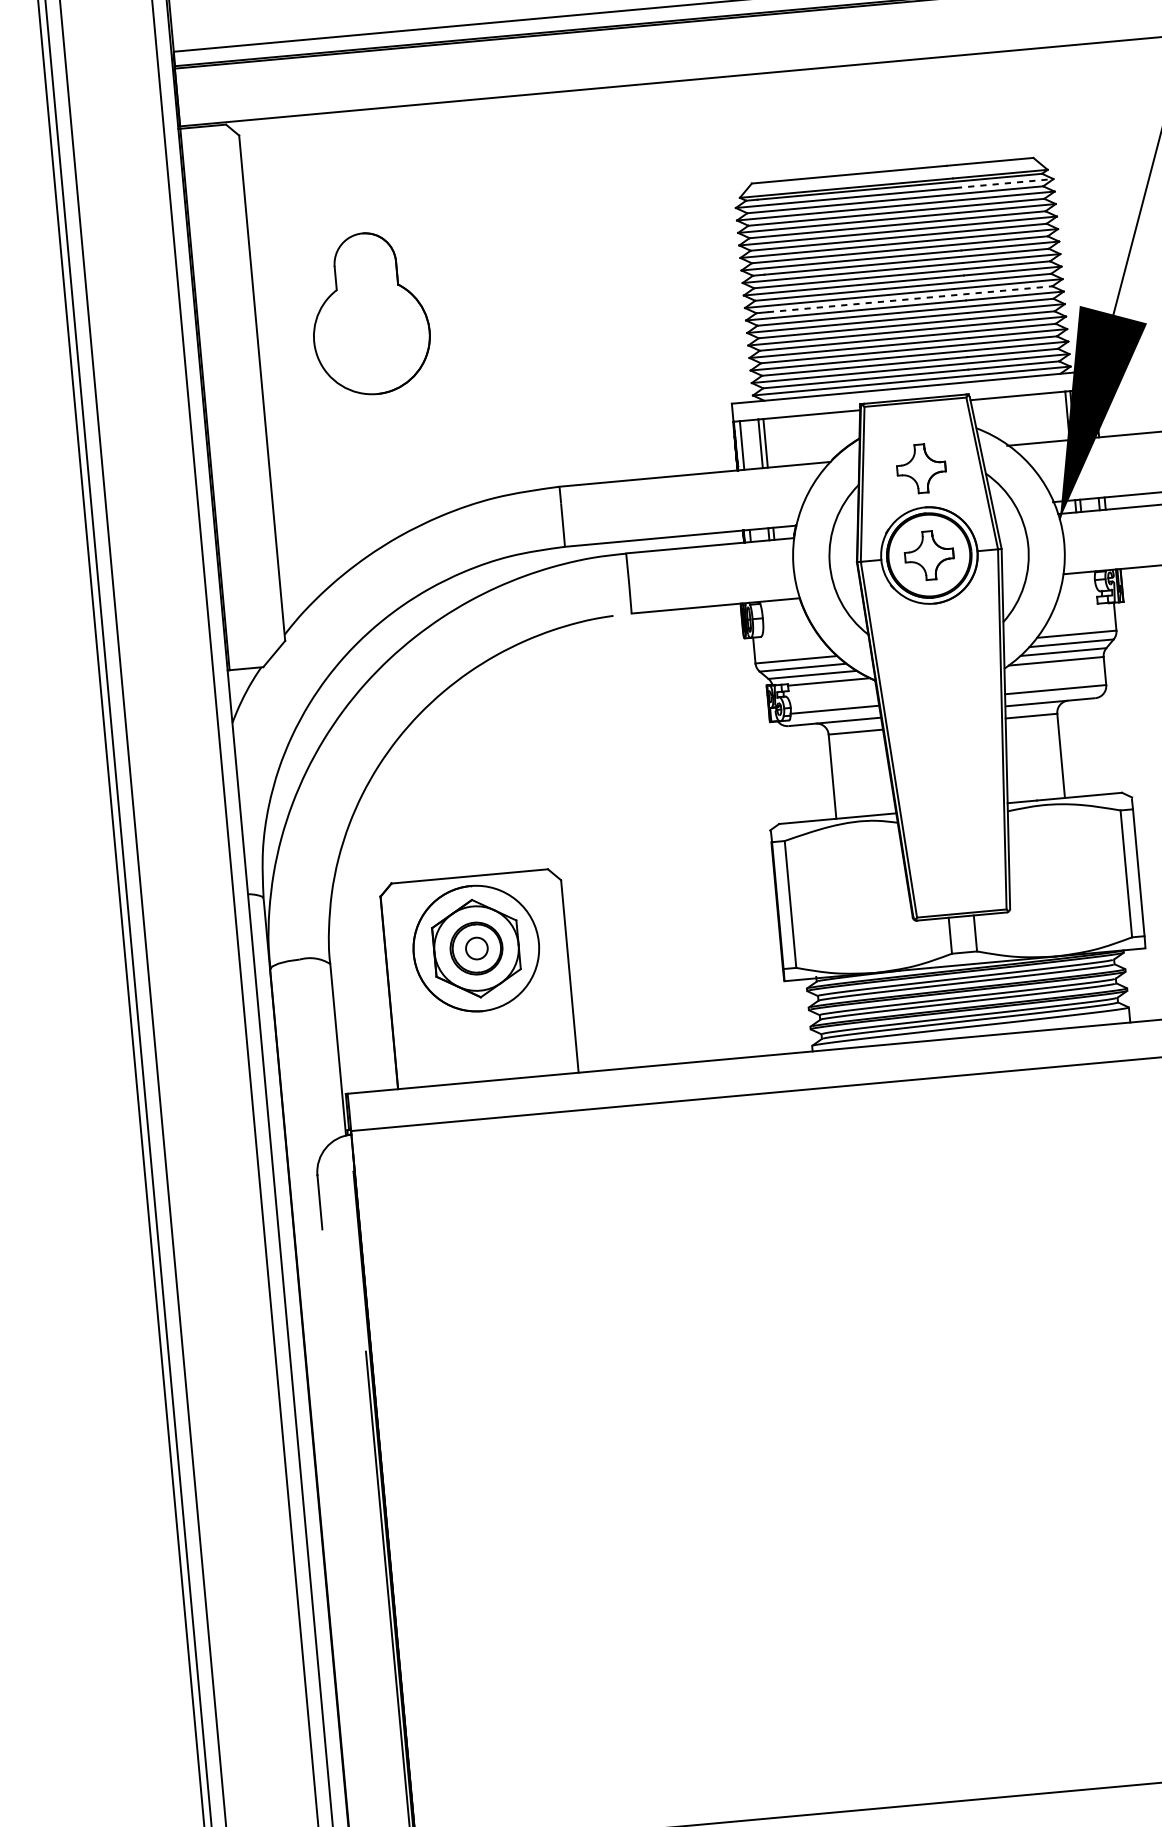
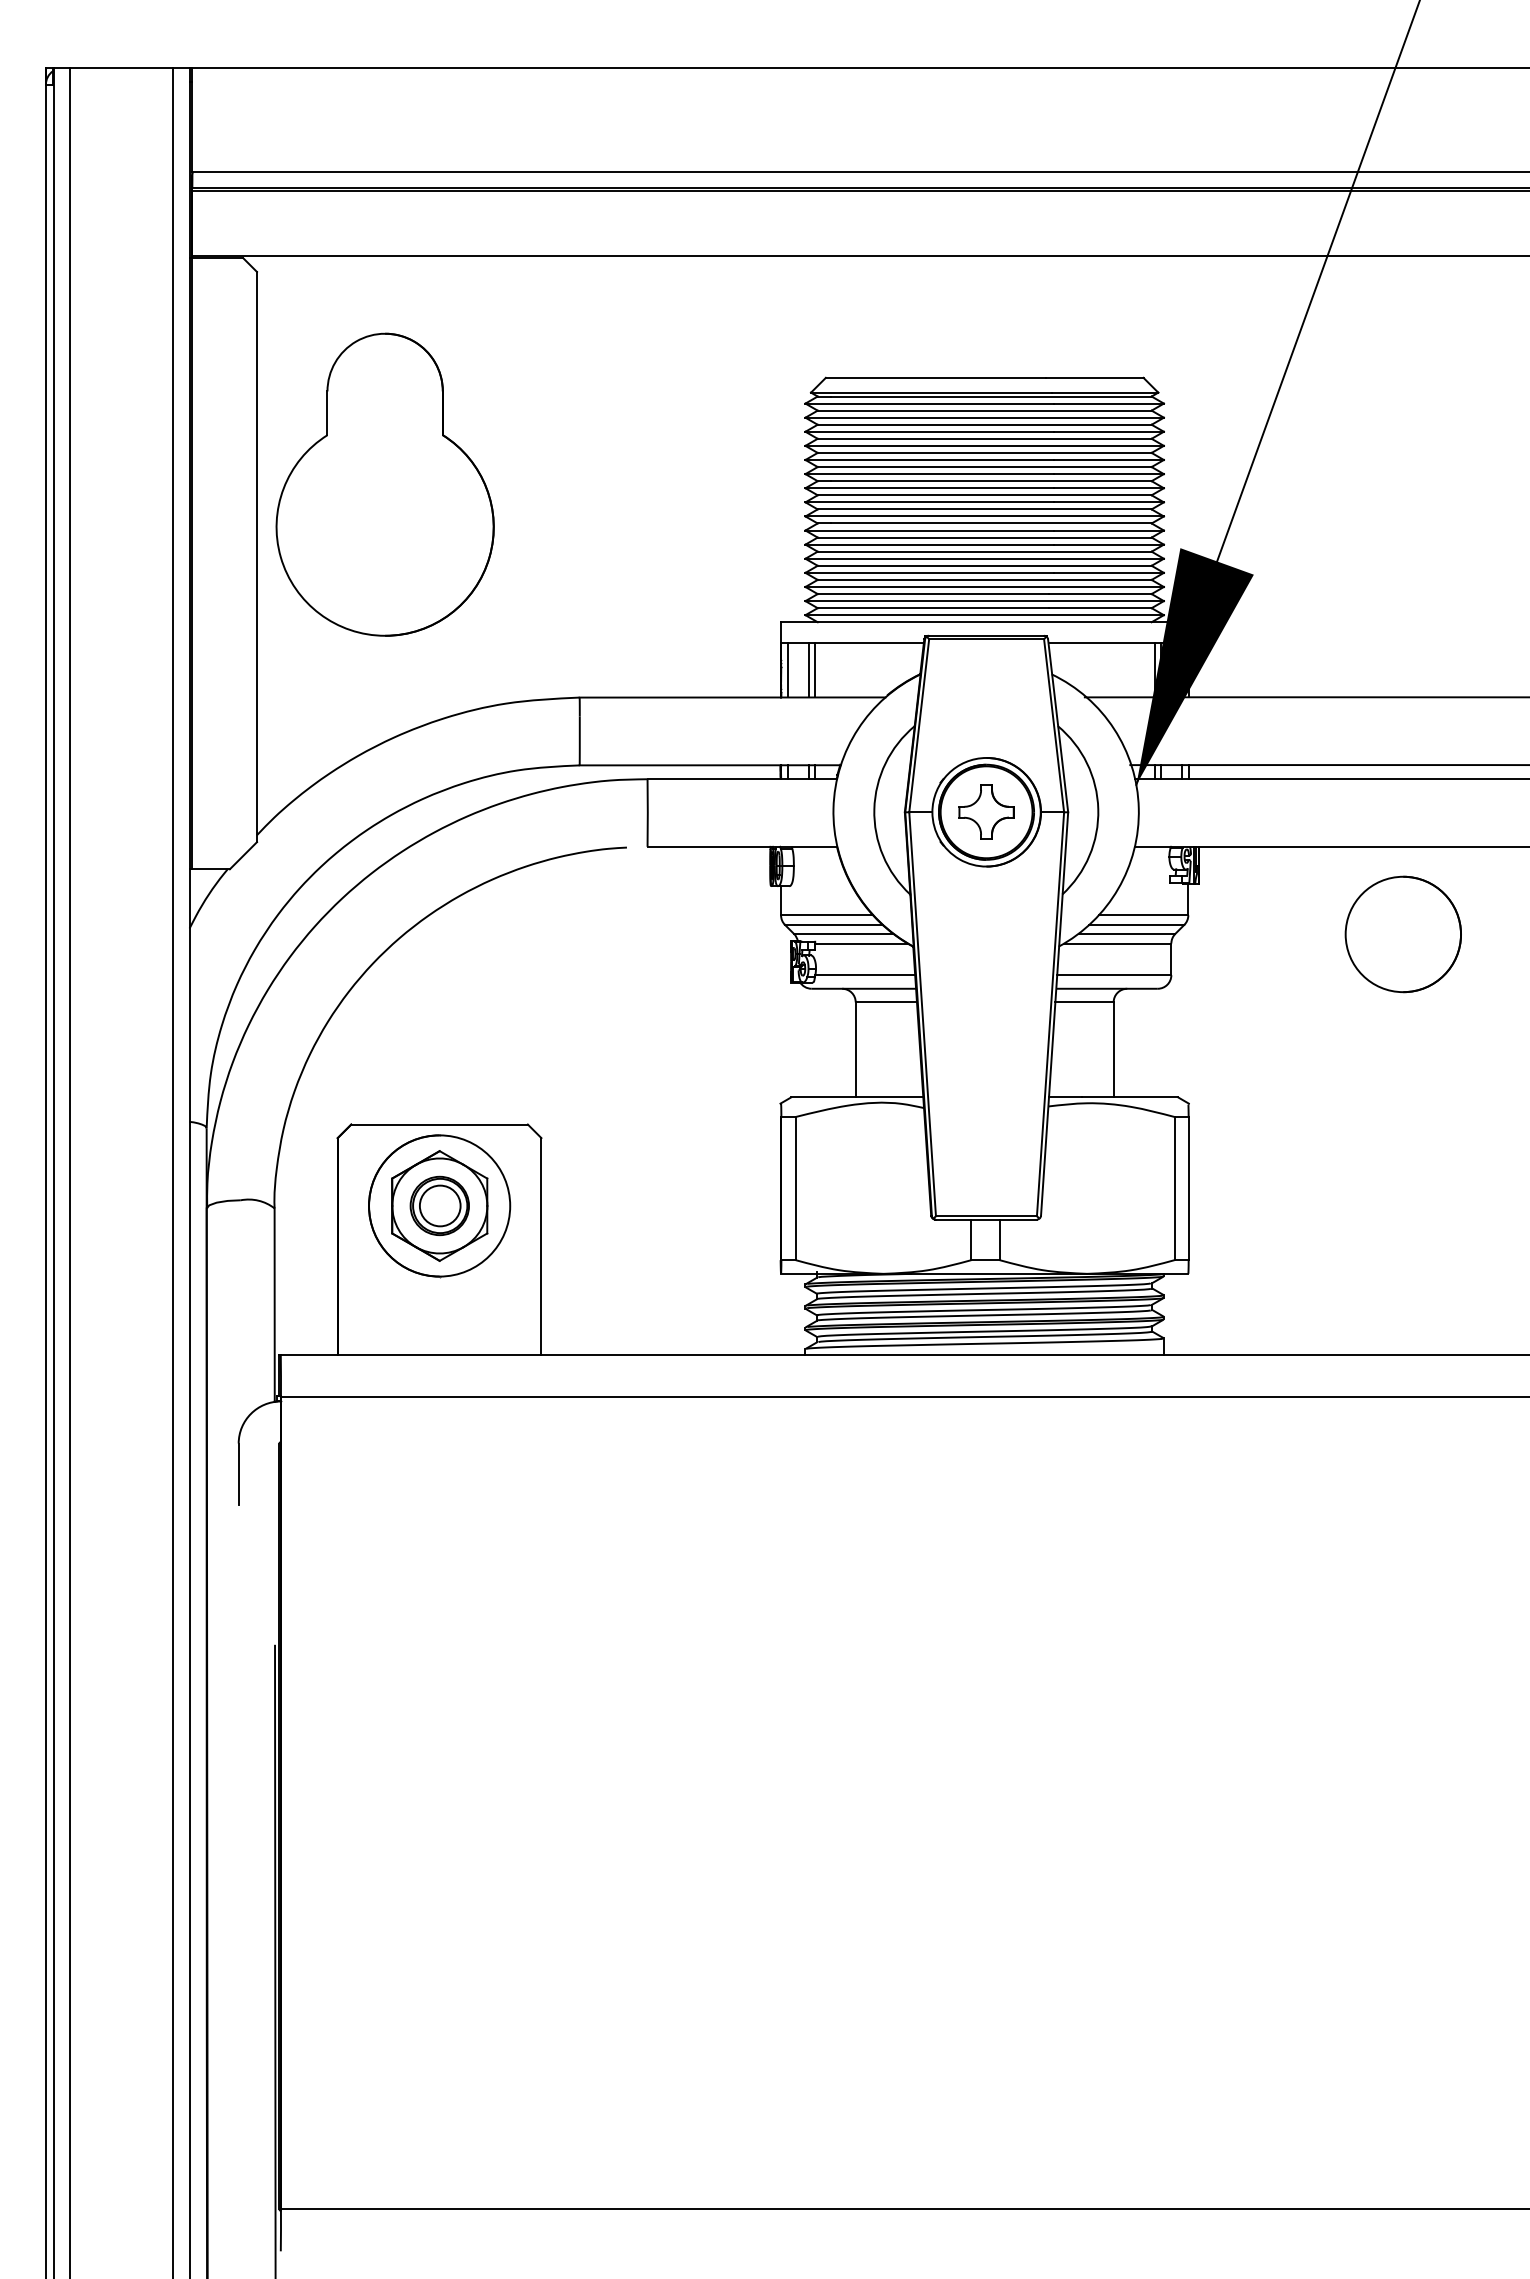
line: (1005, 183) -> (1109, 403), dashed -> solid
line: (910, 299) -> (991, 523), dashed -> solid
part: (369, 313) -> (384, 484), size x1.67
part: (921, 468) -> (986, 713), removed
circle: (476, 948) -> (439, 1205), size x1.67

